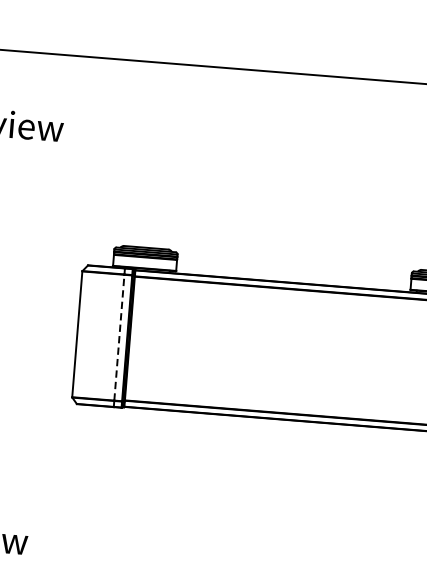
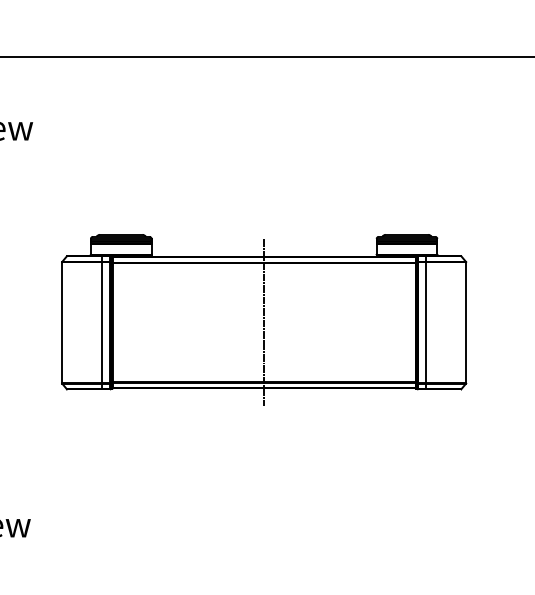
line: (119, 337) -> (102, 322), dashed -> solid
line: (288, 350) -> (264, 322), added

